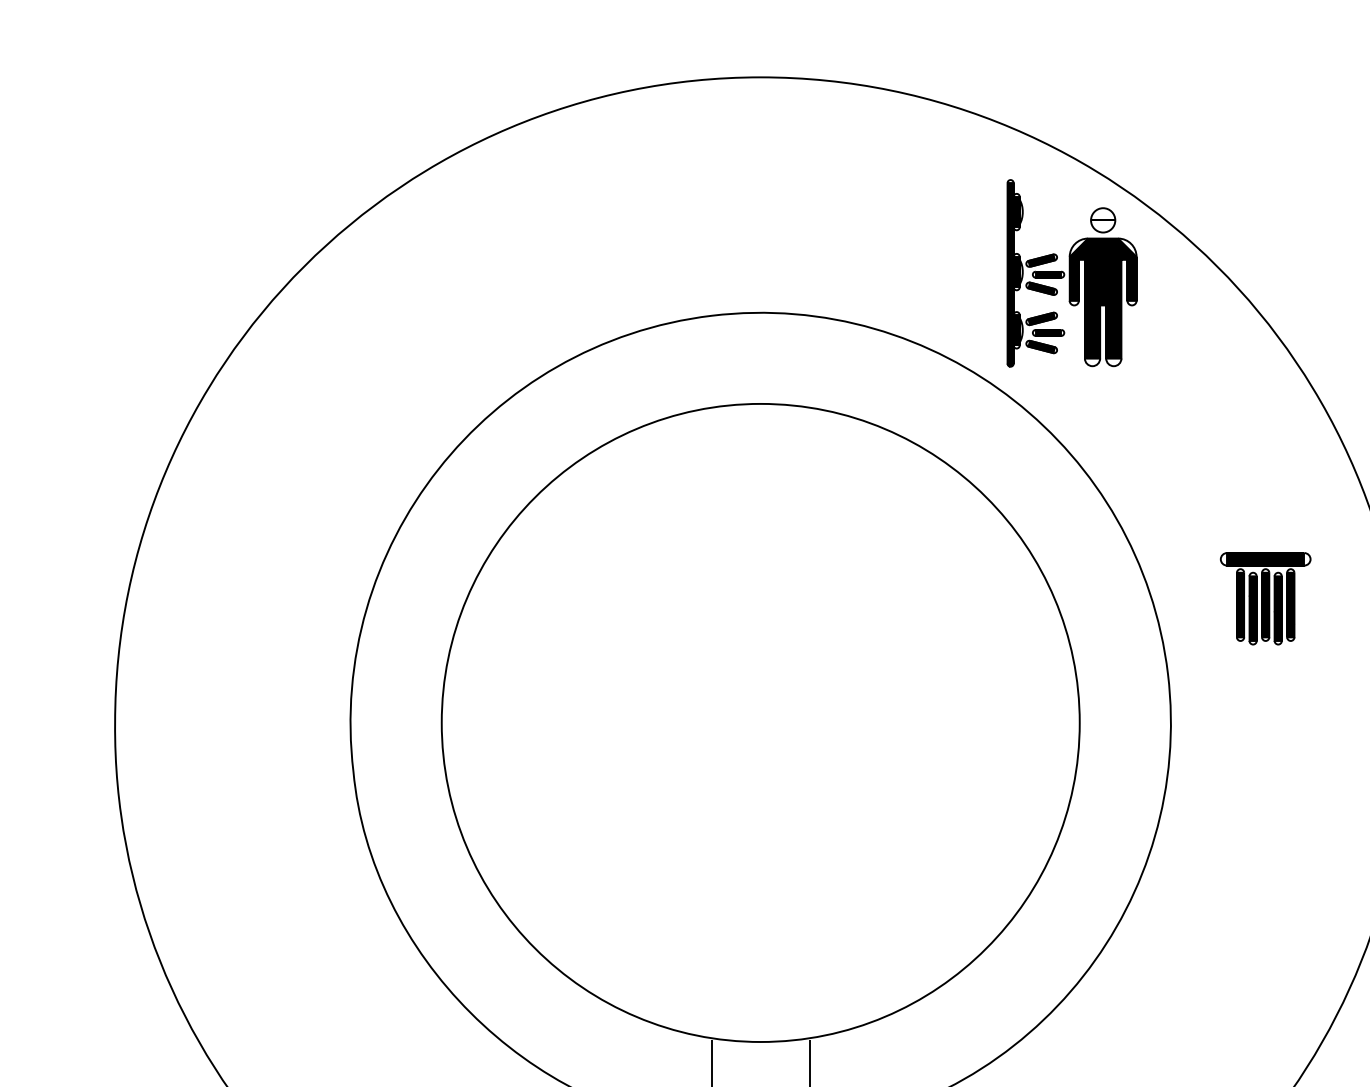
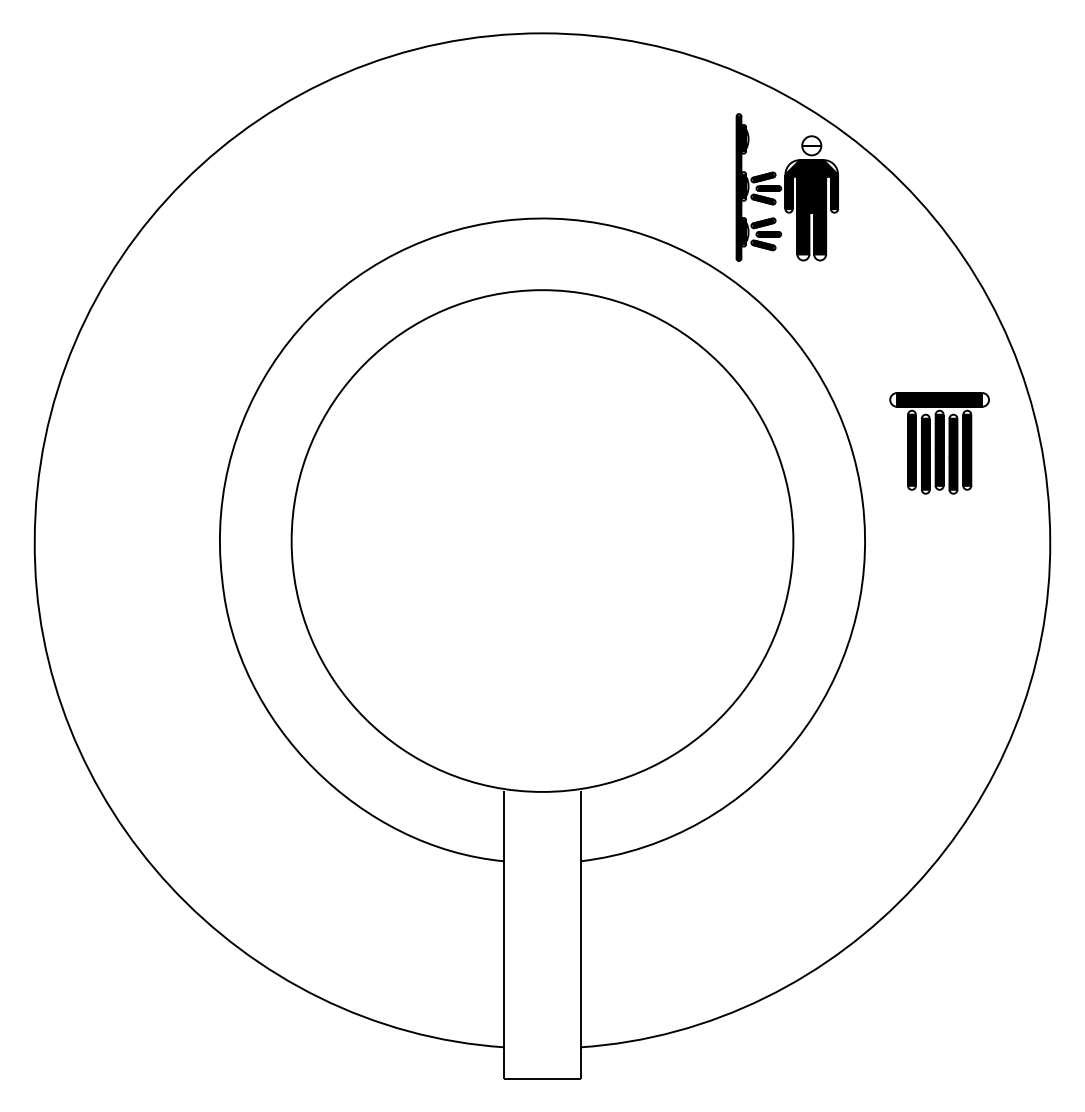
part: (1265, 598) -> (939, 443), size x1.4

